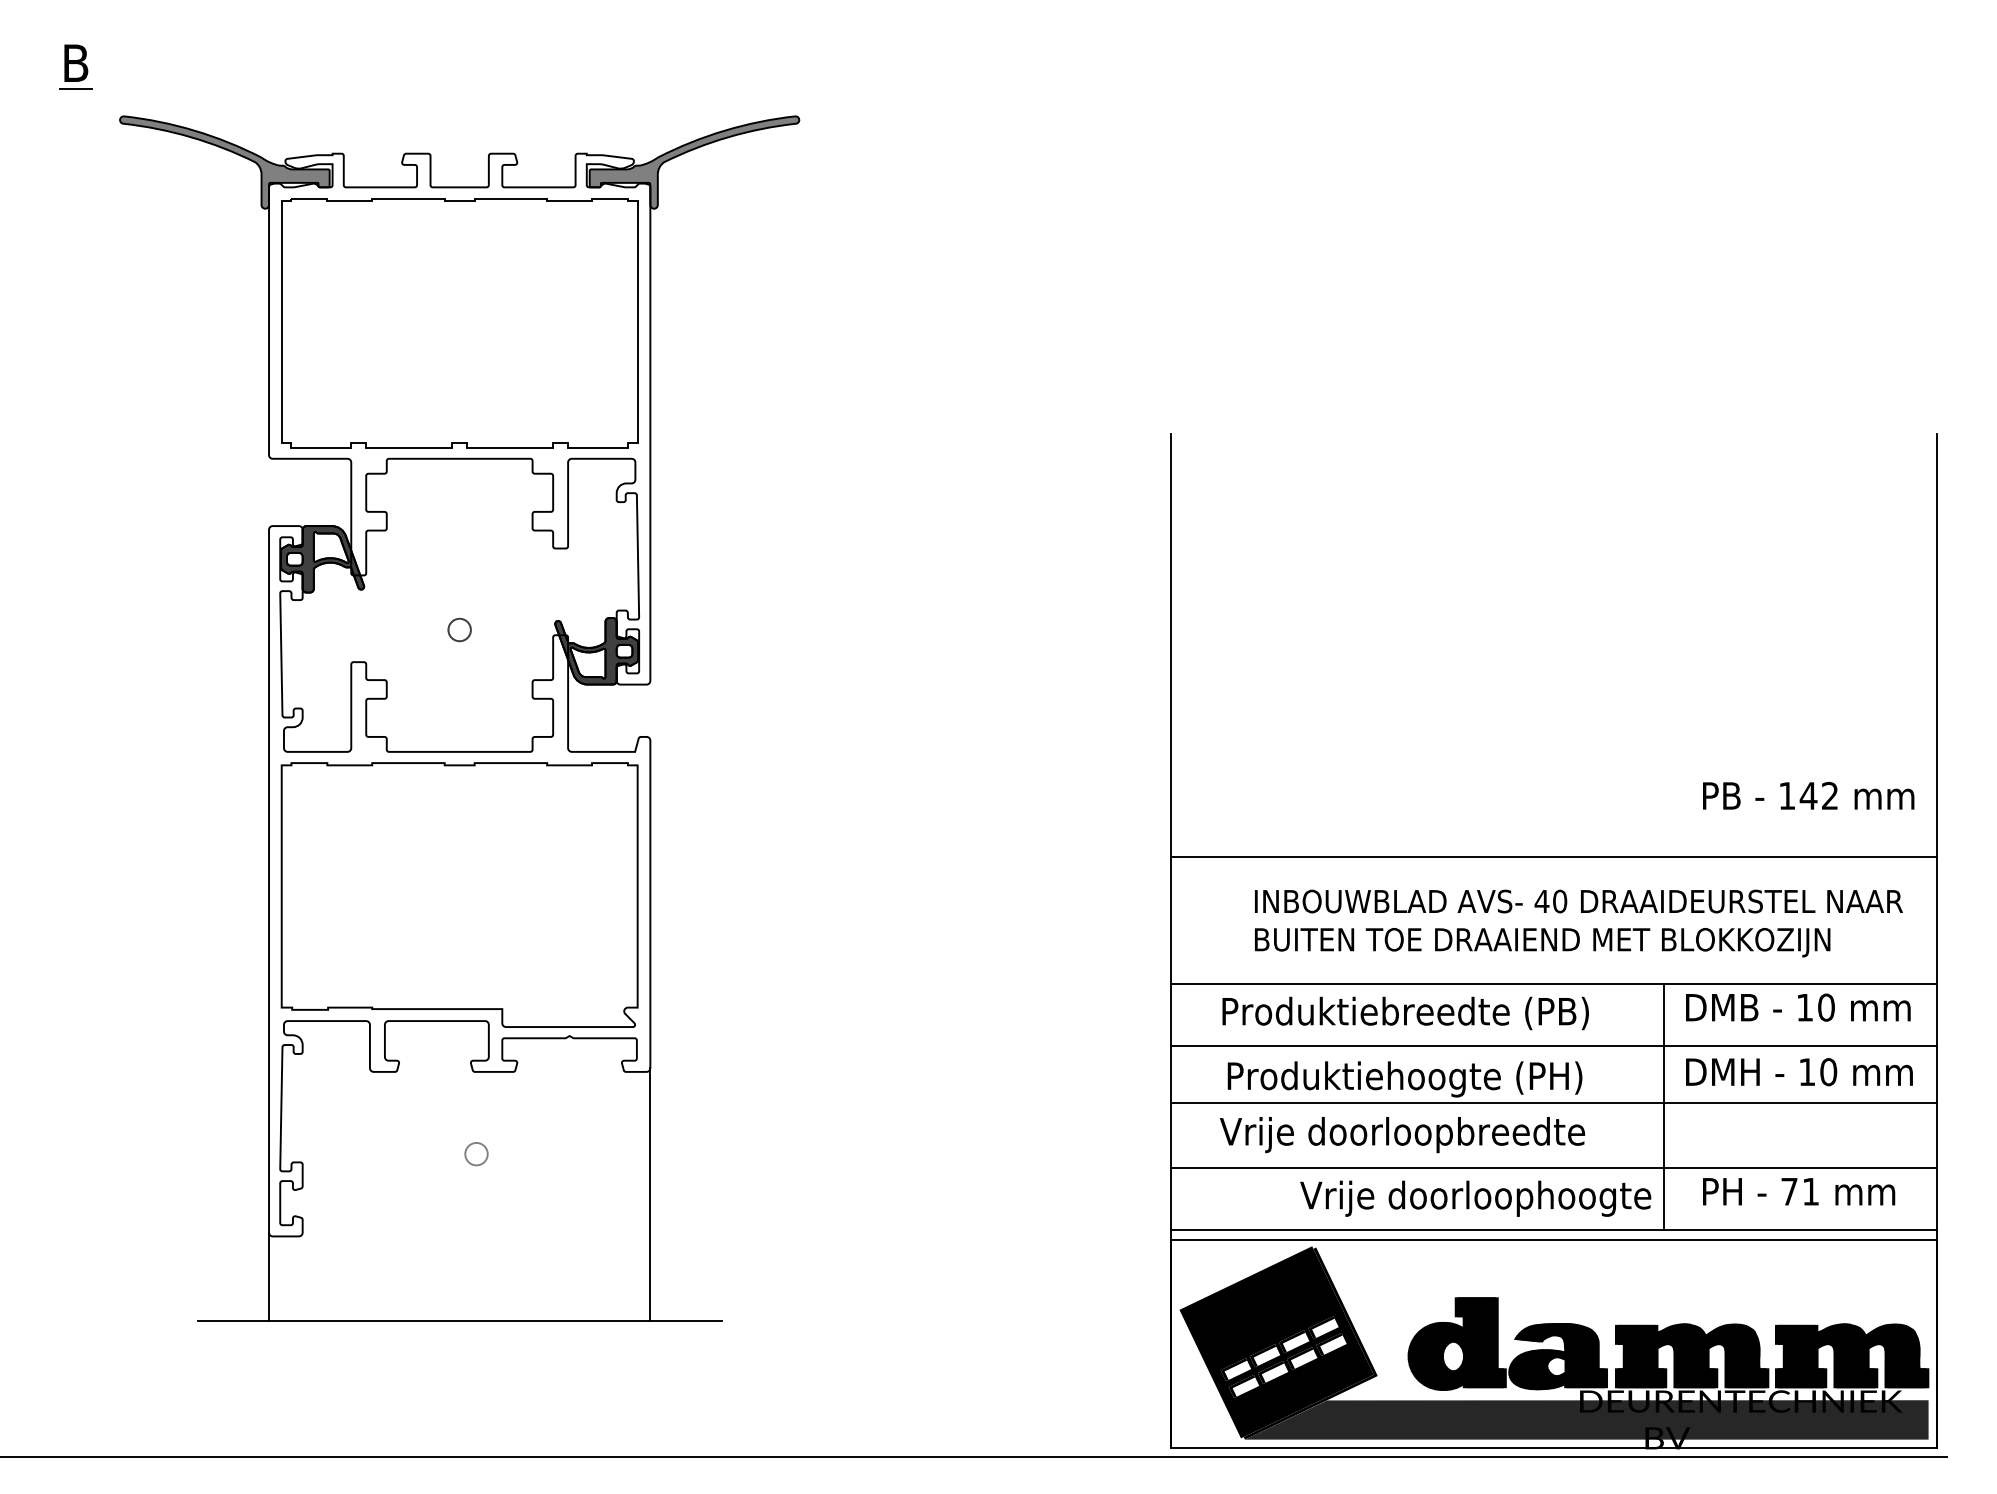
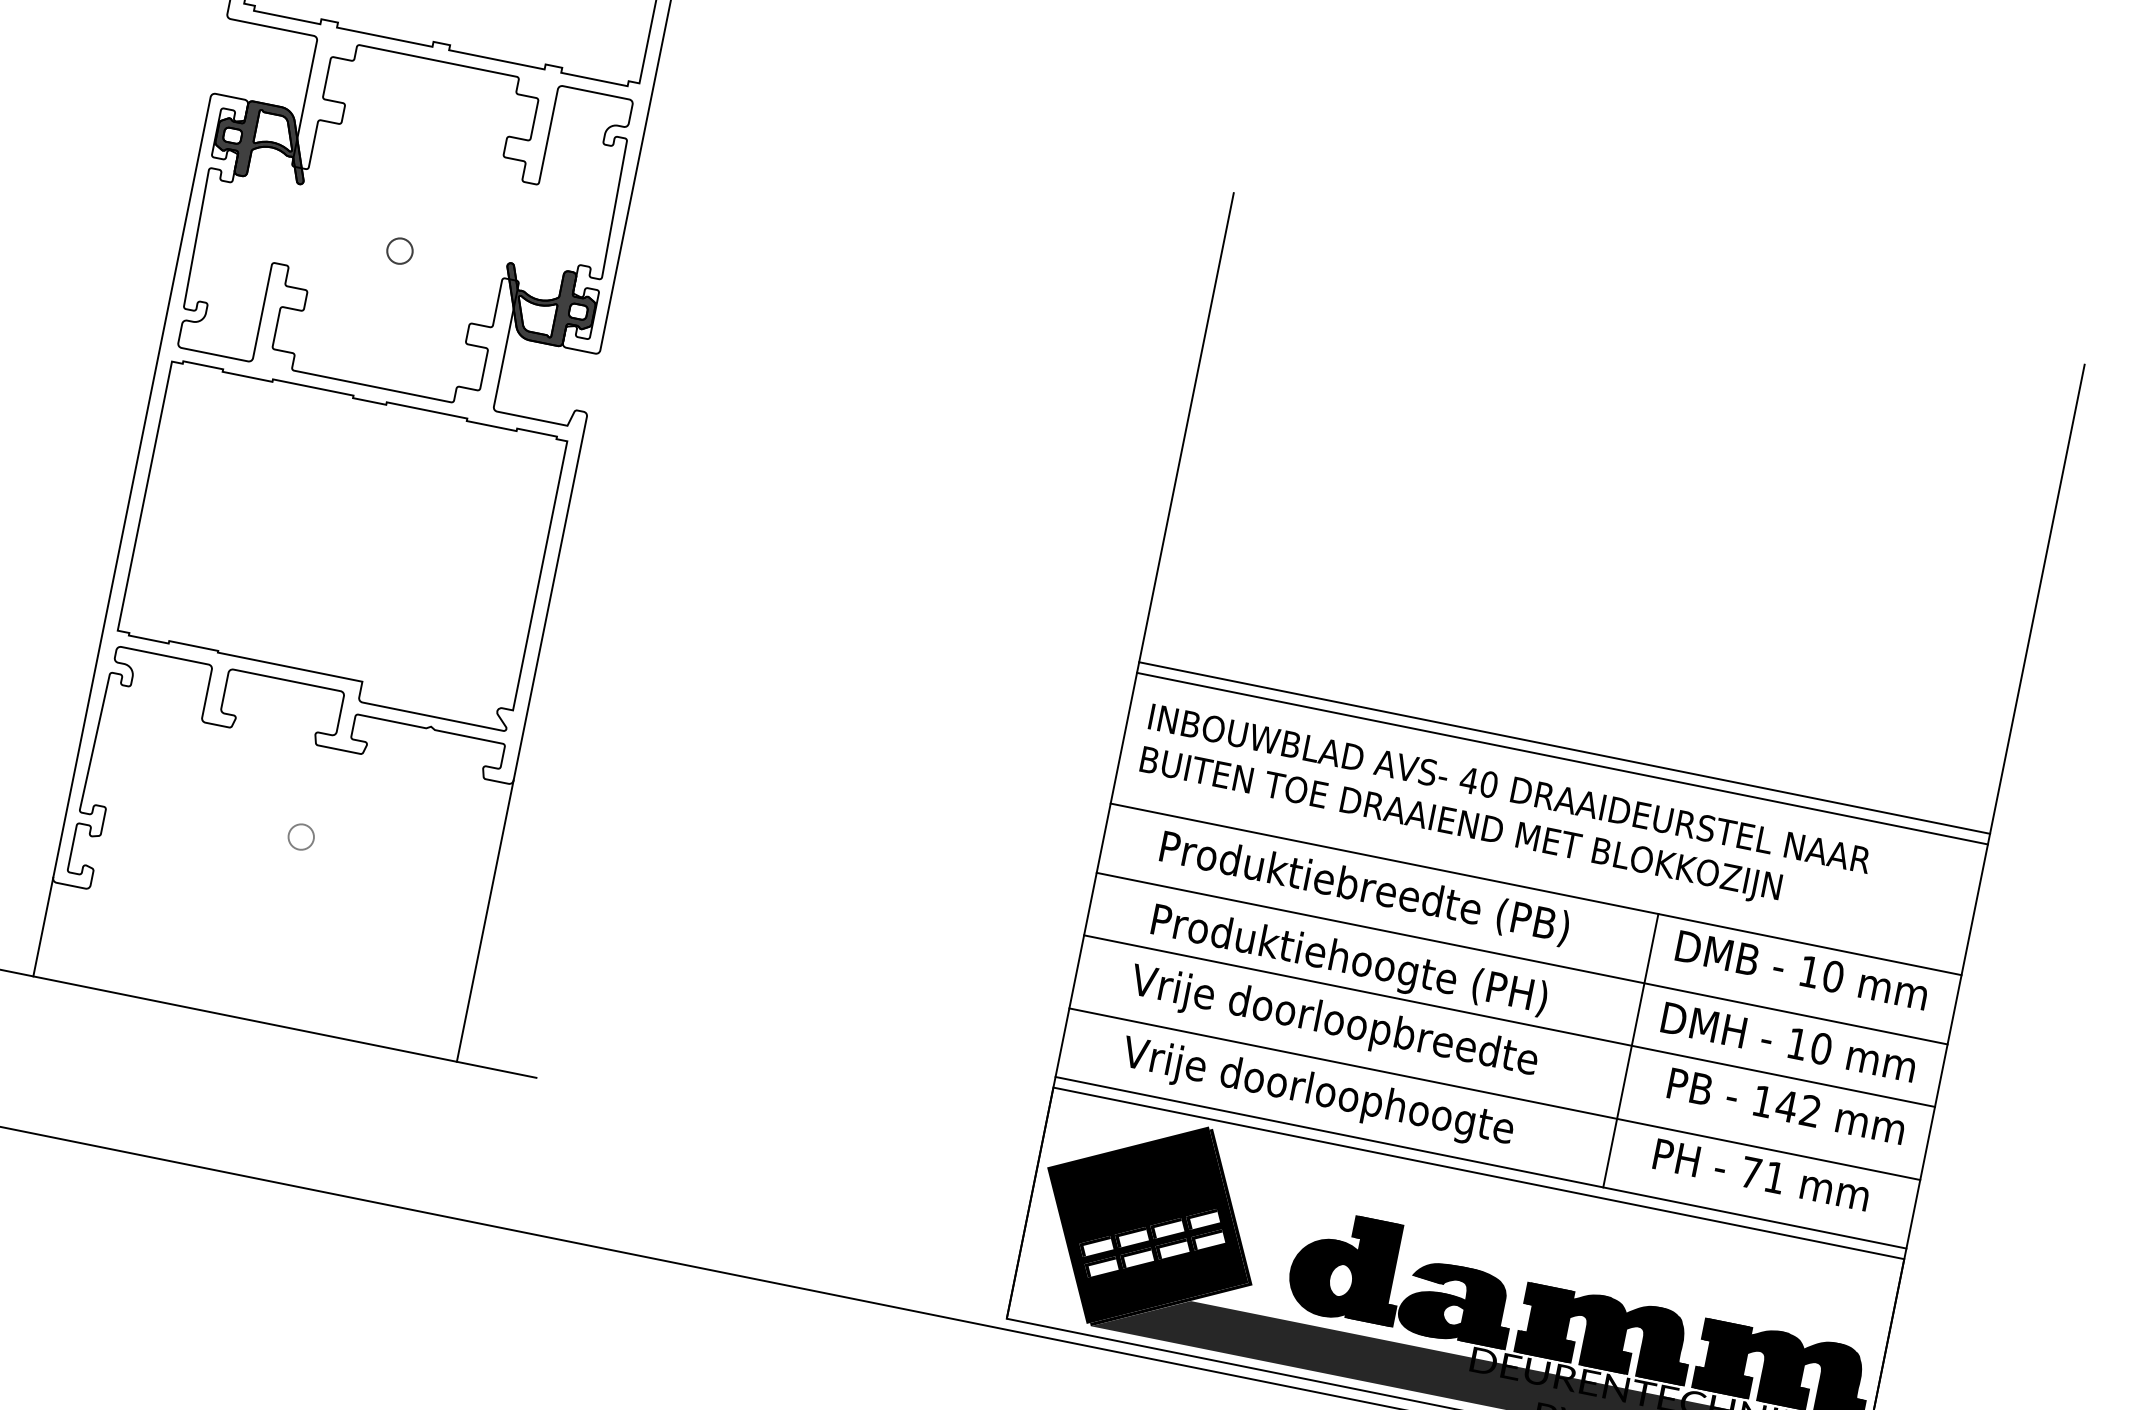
text: (1808, 795) -> (1786, 1105), moved
line: (1553, 866) -> (1561, 758), added
text: (1578, 923) -> (1504, 813), moved
text: (1475, 1198) -> (1317, 1093), moved

